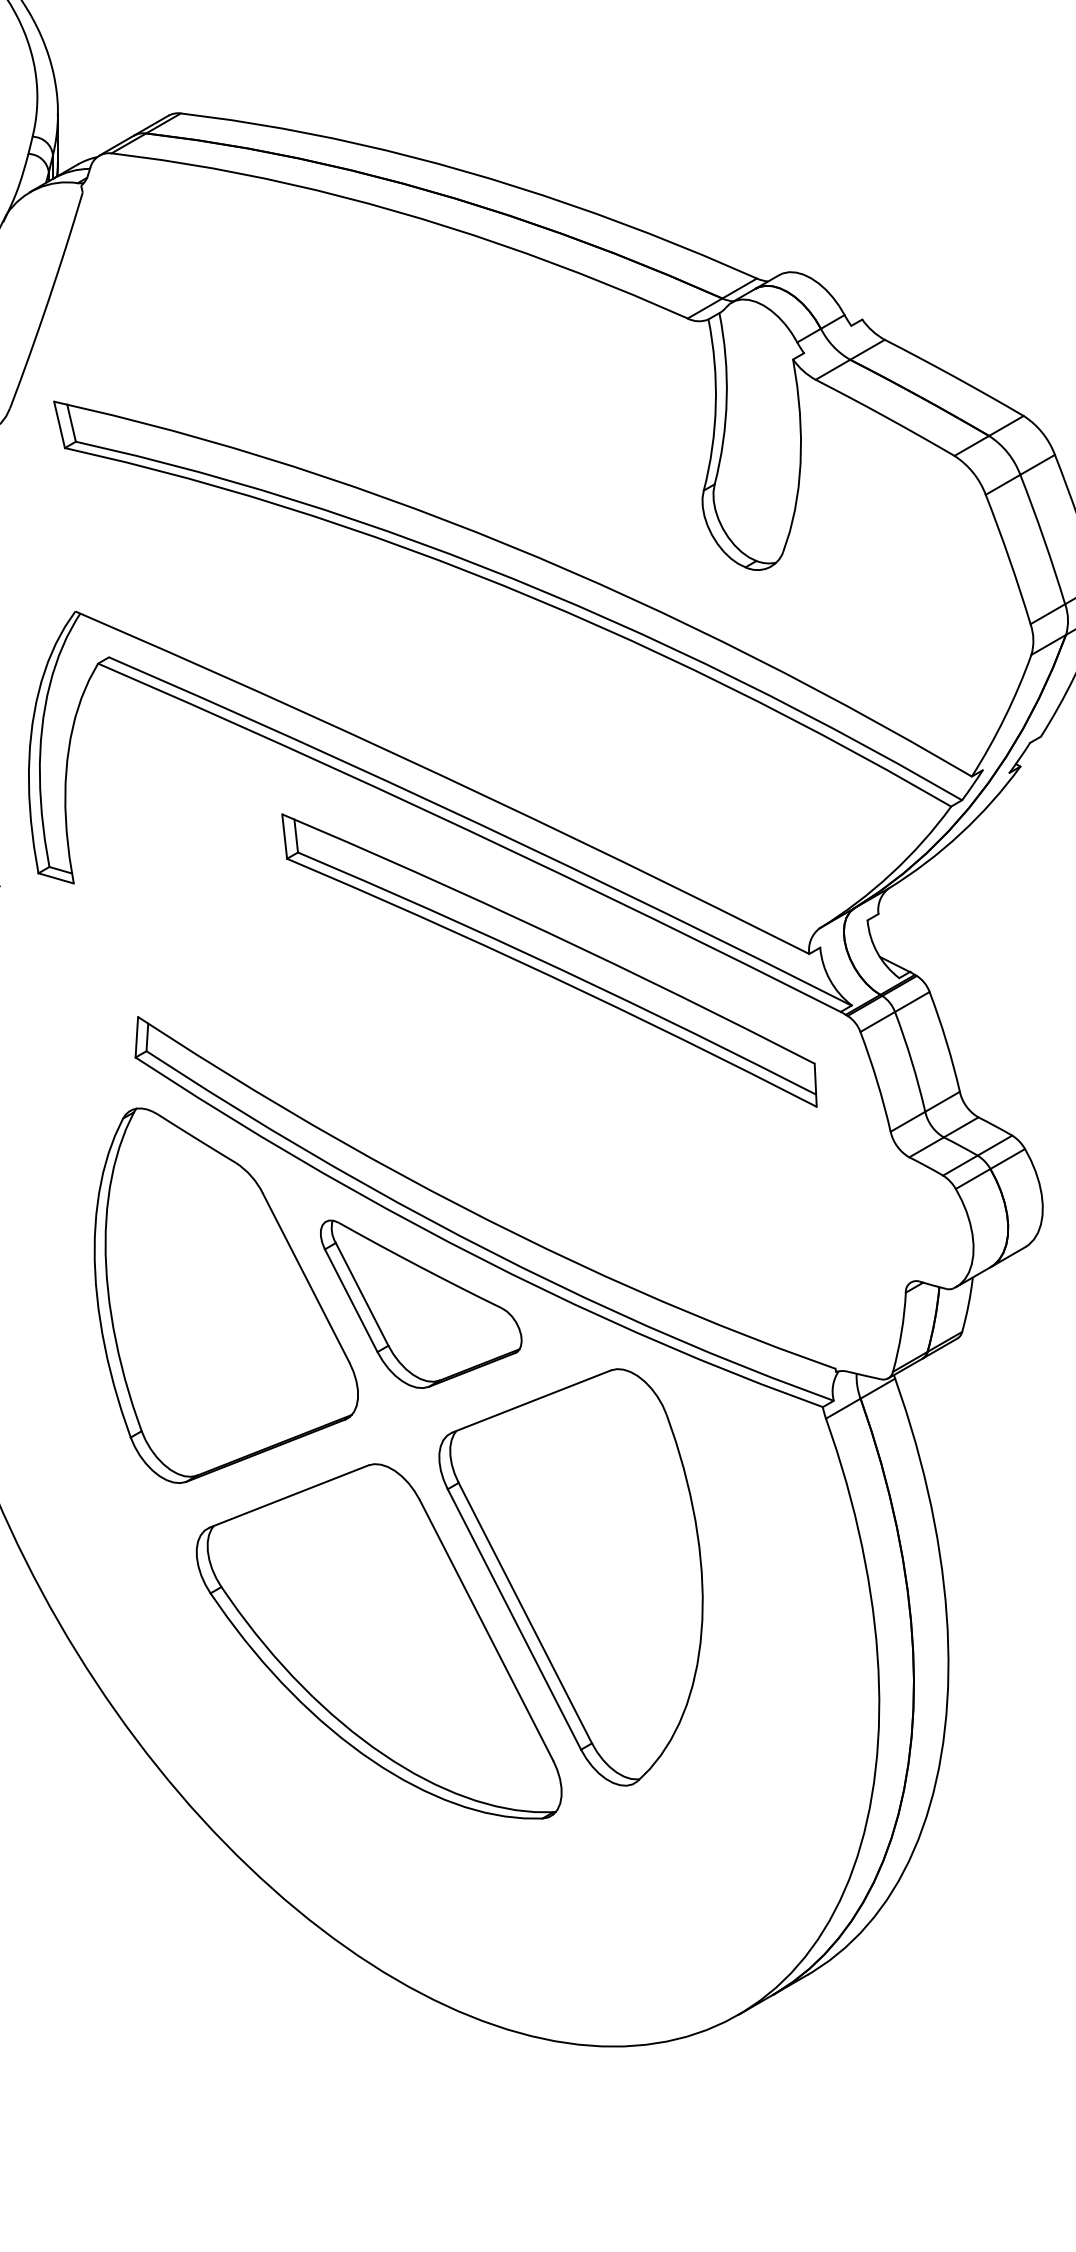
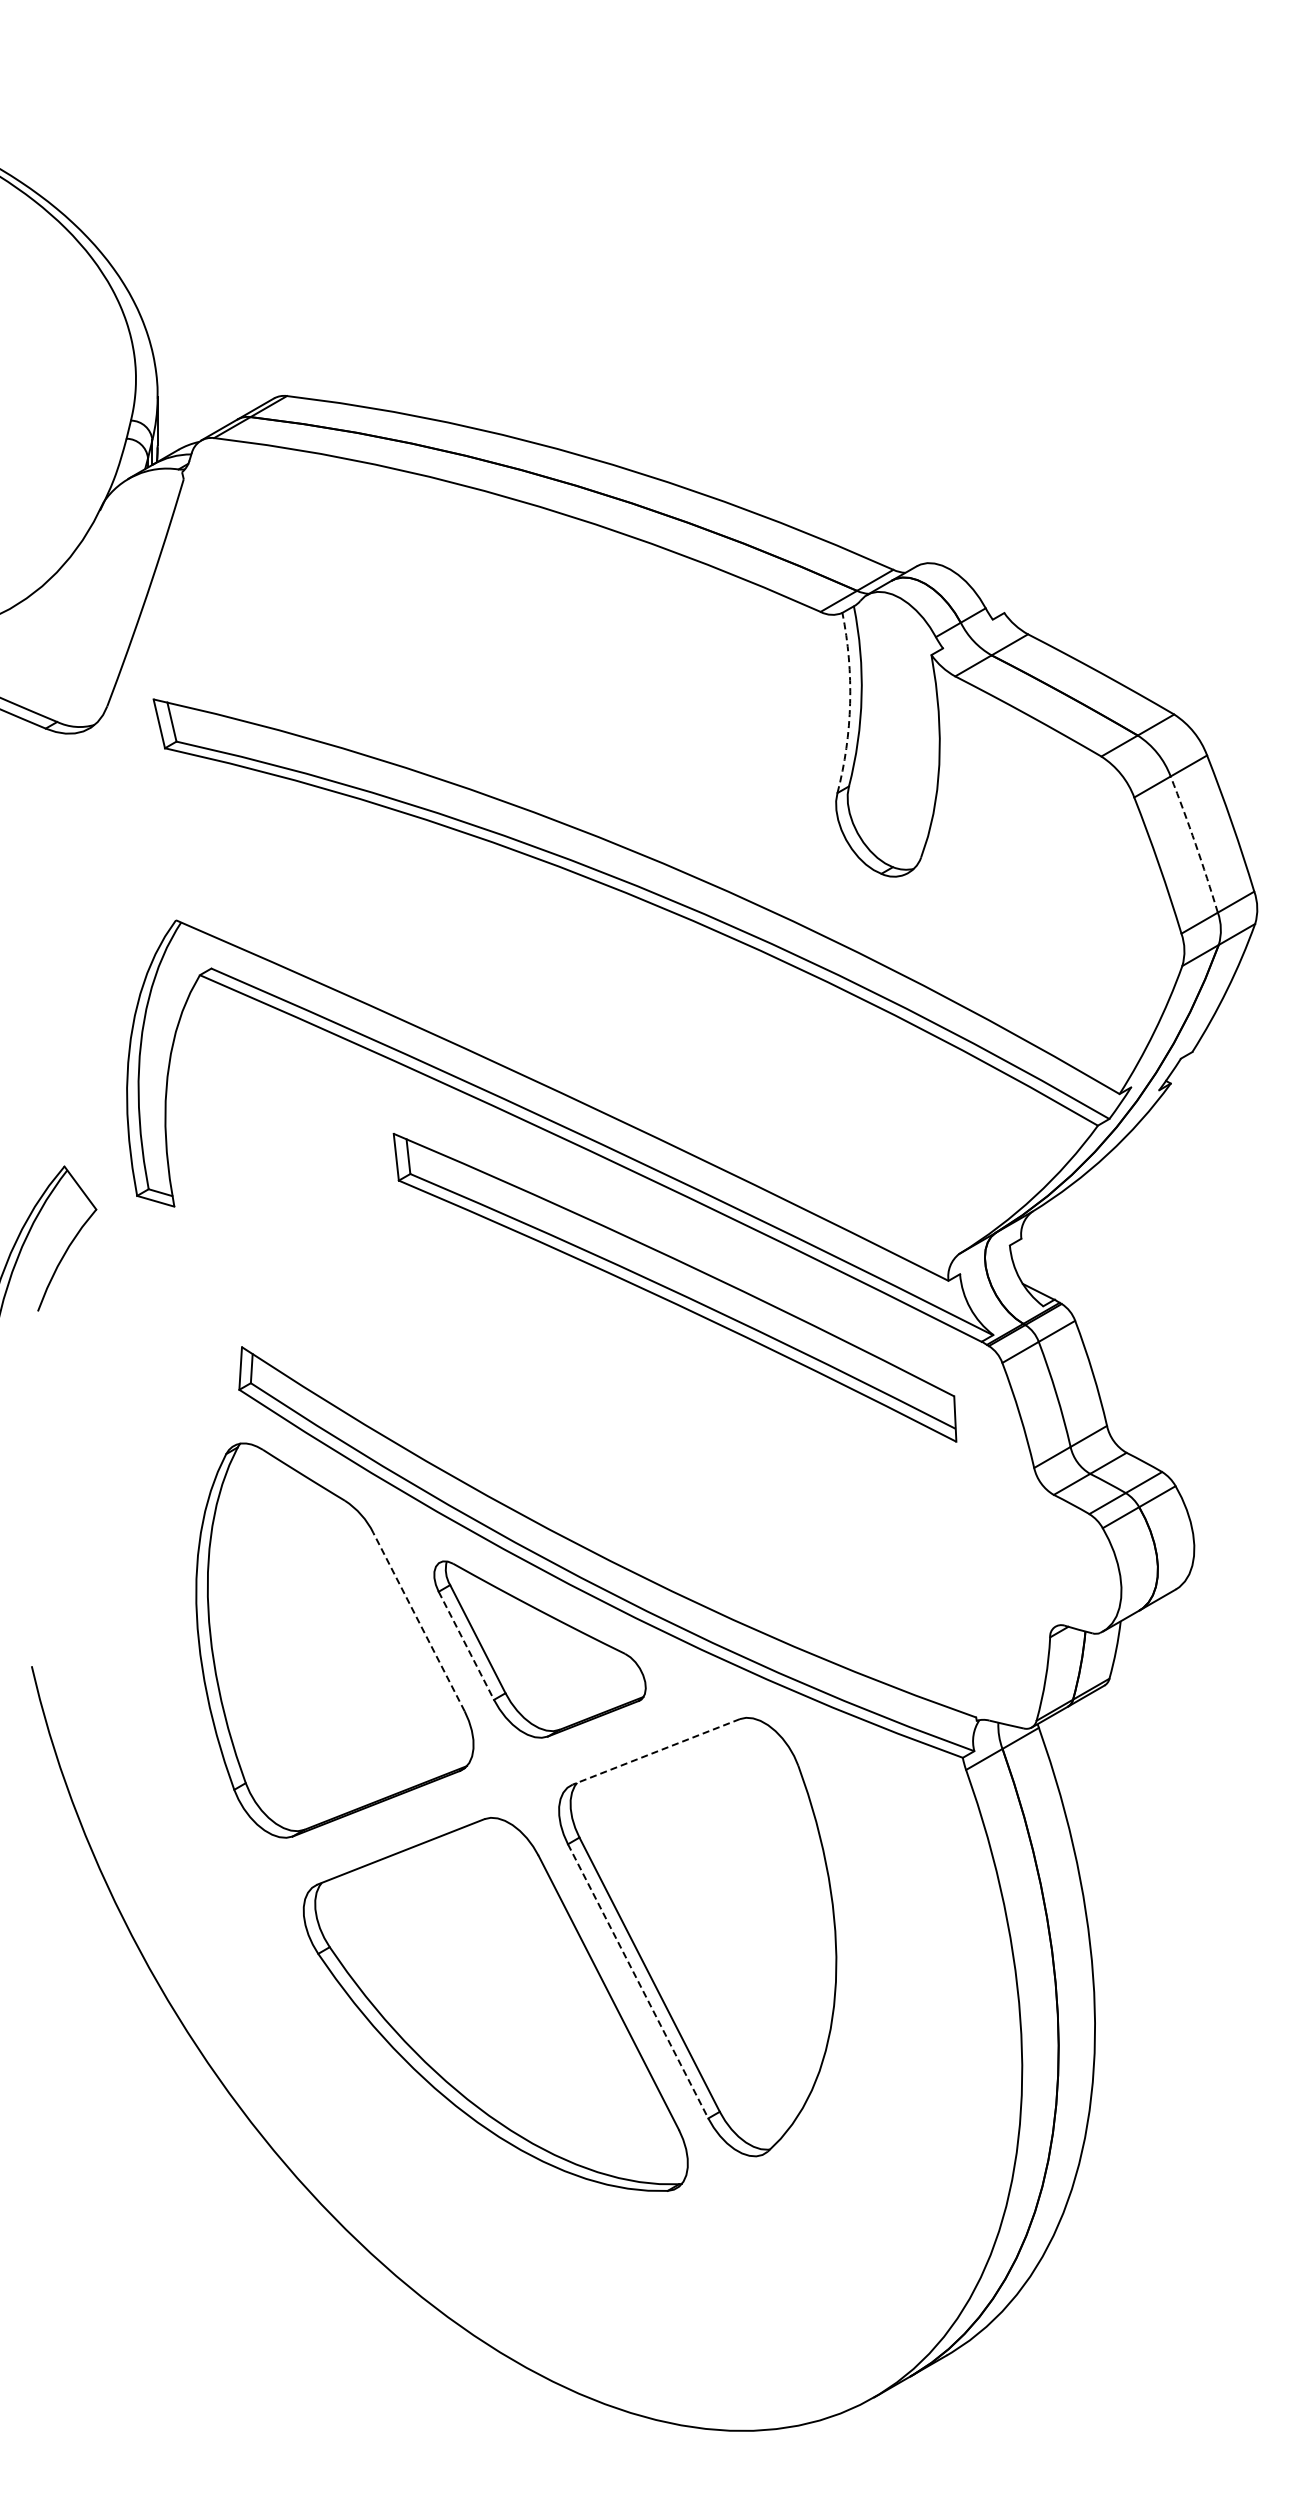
arc: (716, 405) -> (850, 703), solid -> dashed
arc: (1043, 539) -> (1195, 844), solid -> dashed
line: (305, 1277) -> (418, 1621), solid -> dashed
line: (351, 1300) -> (466, 1645), solid -> dashed
line: (531, 1401) -> (656, 1751), solid -> dashed
line: (514, 1619) -> (638, 1981), solid -> dashed

